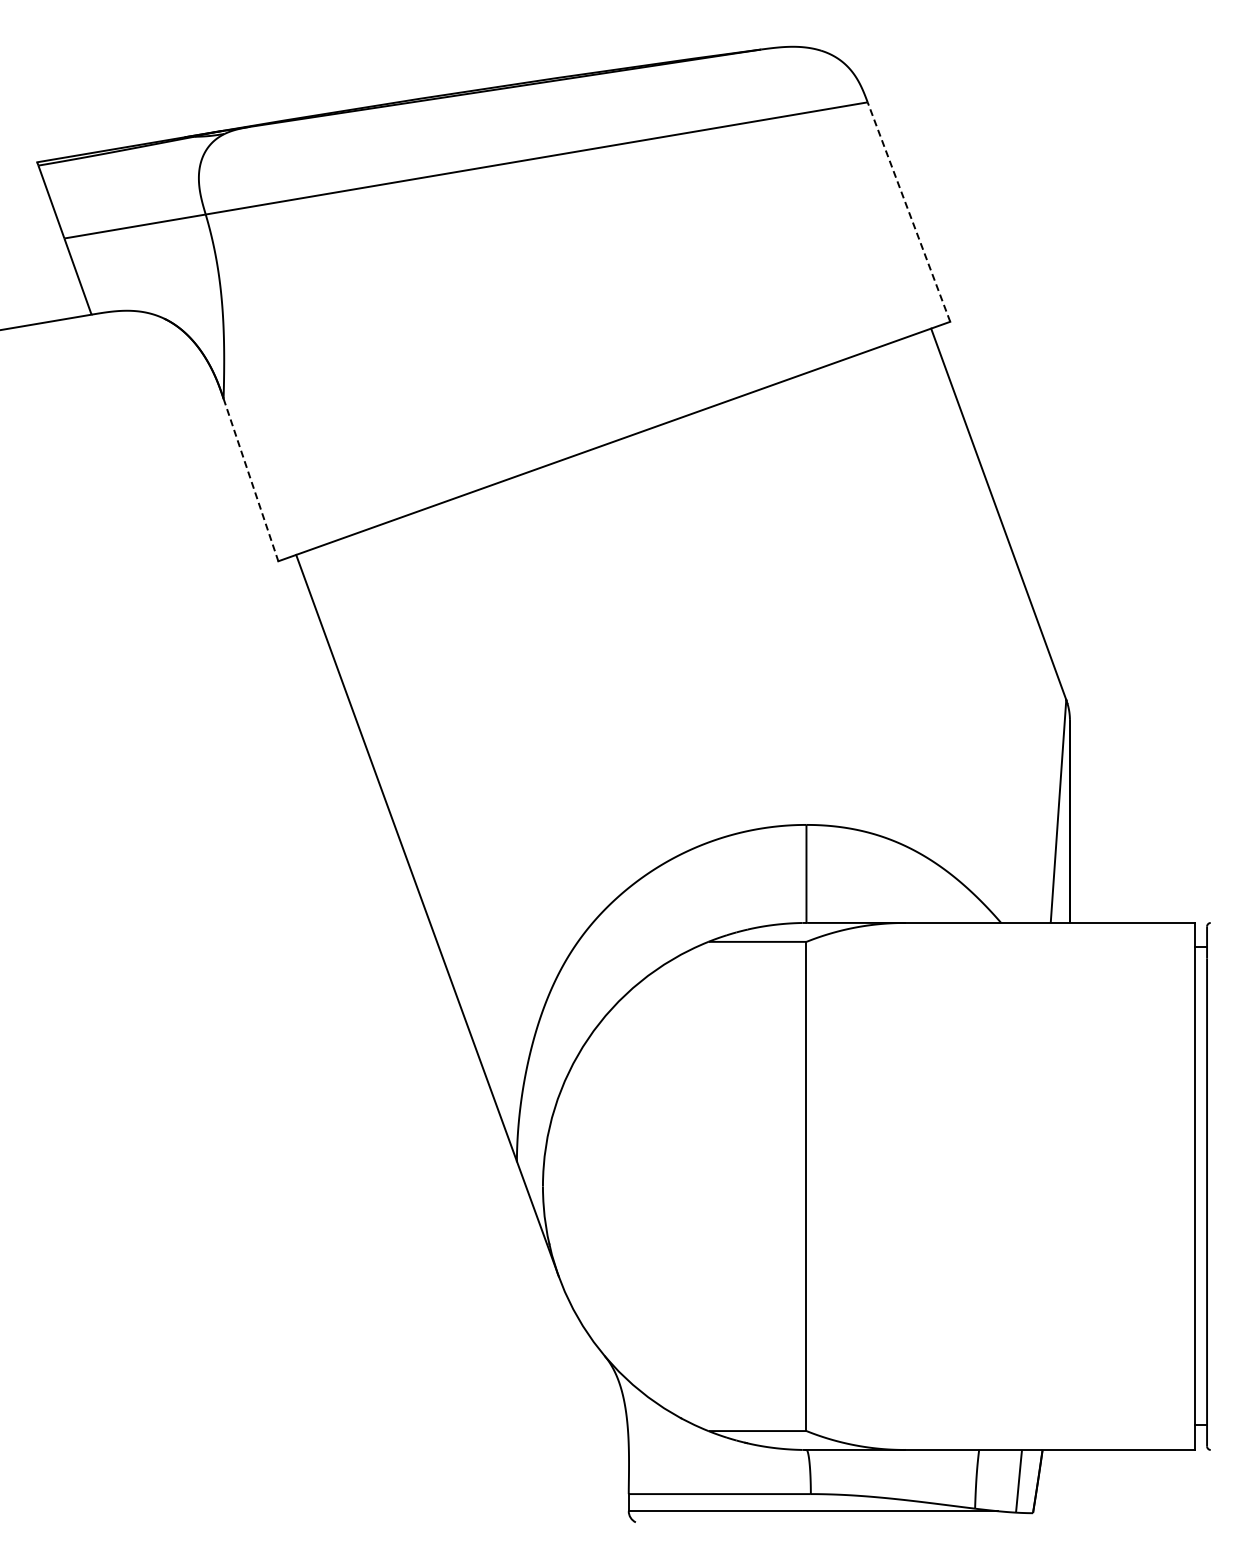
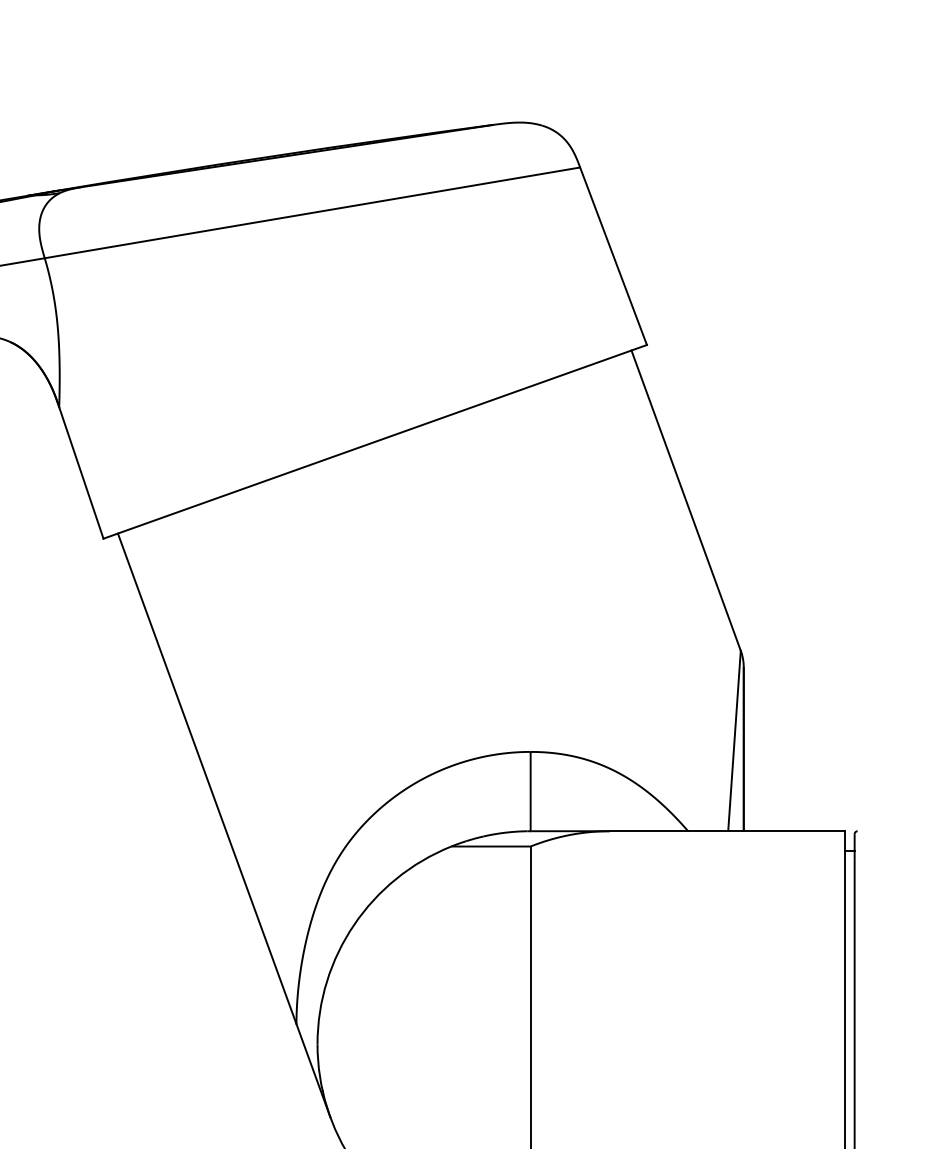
line: (908, 211) -> (613, 255), dashed -> solid
line: (250, 479) -> (80, 472), dashed -> solid

